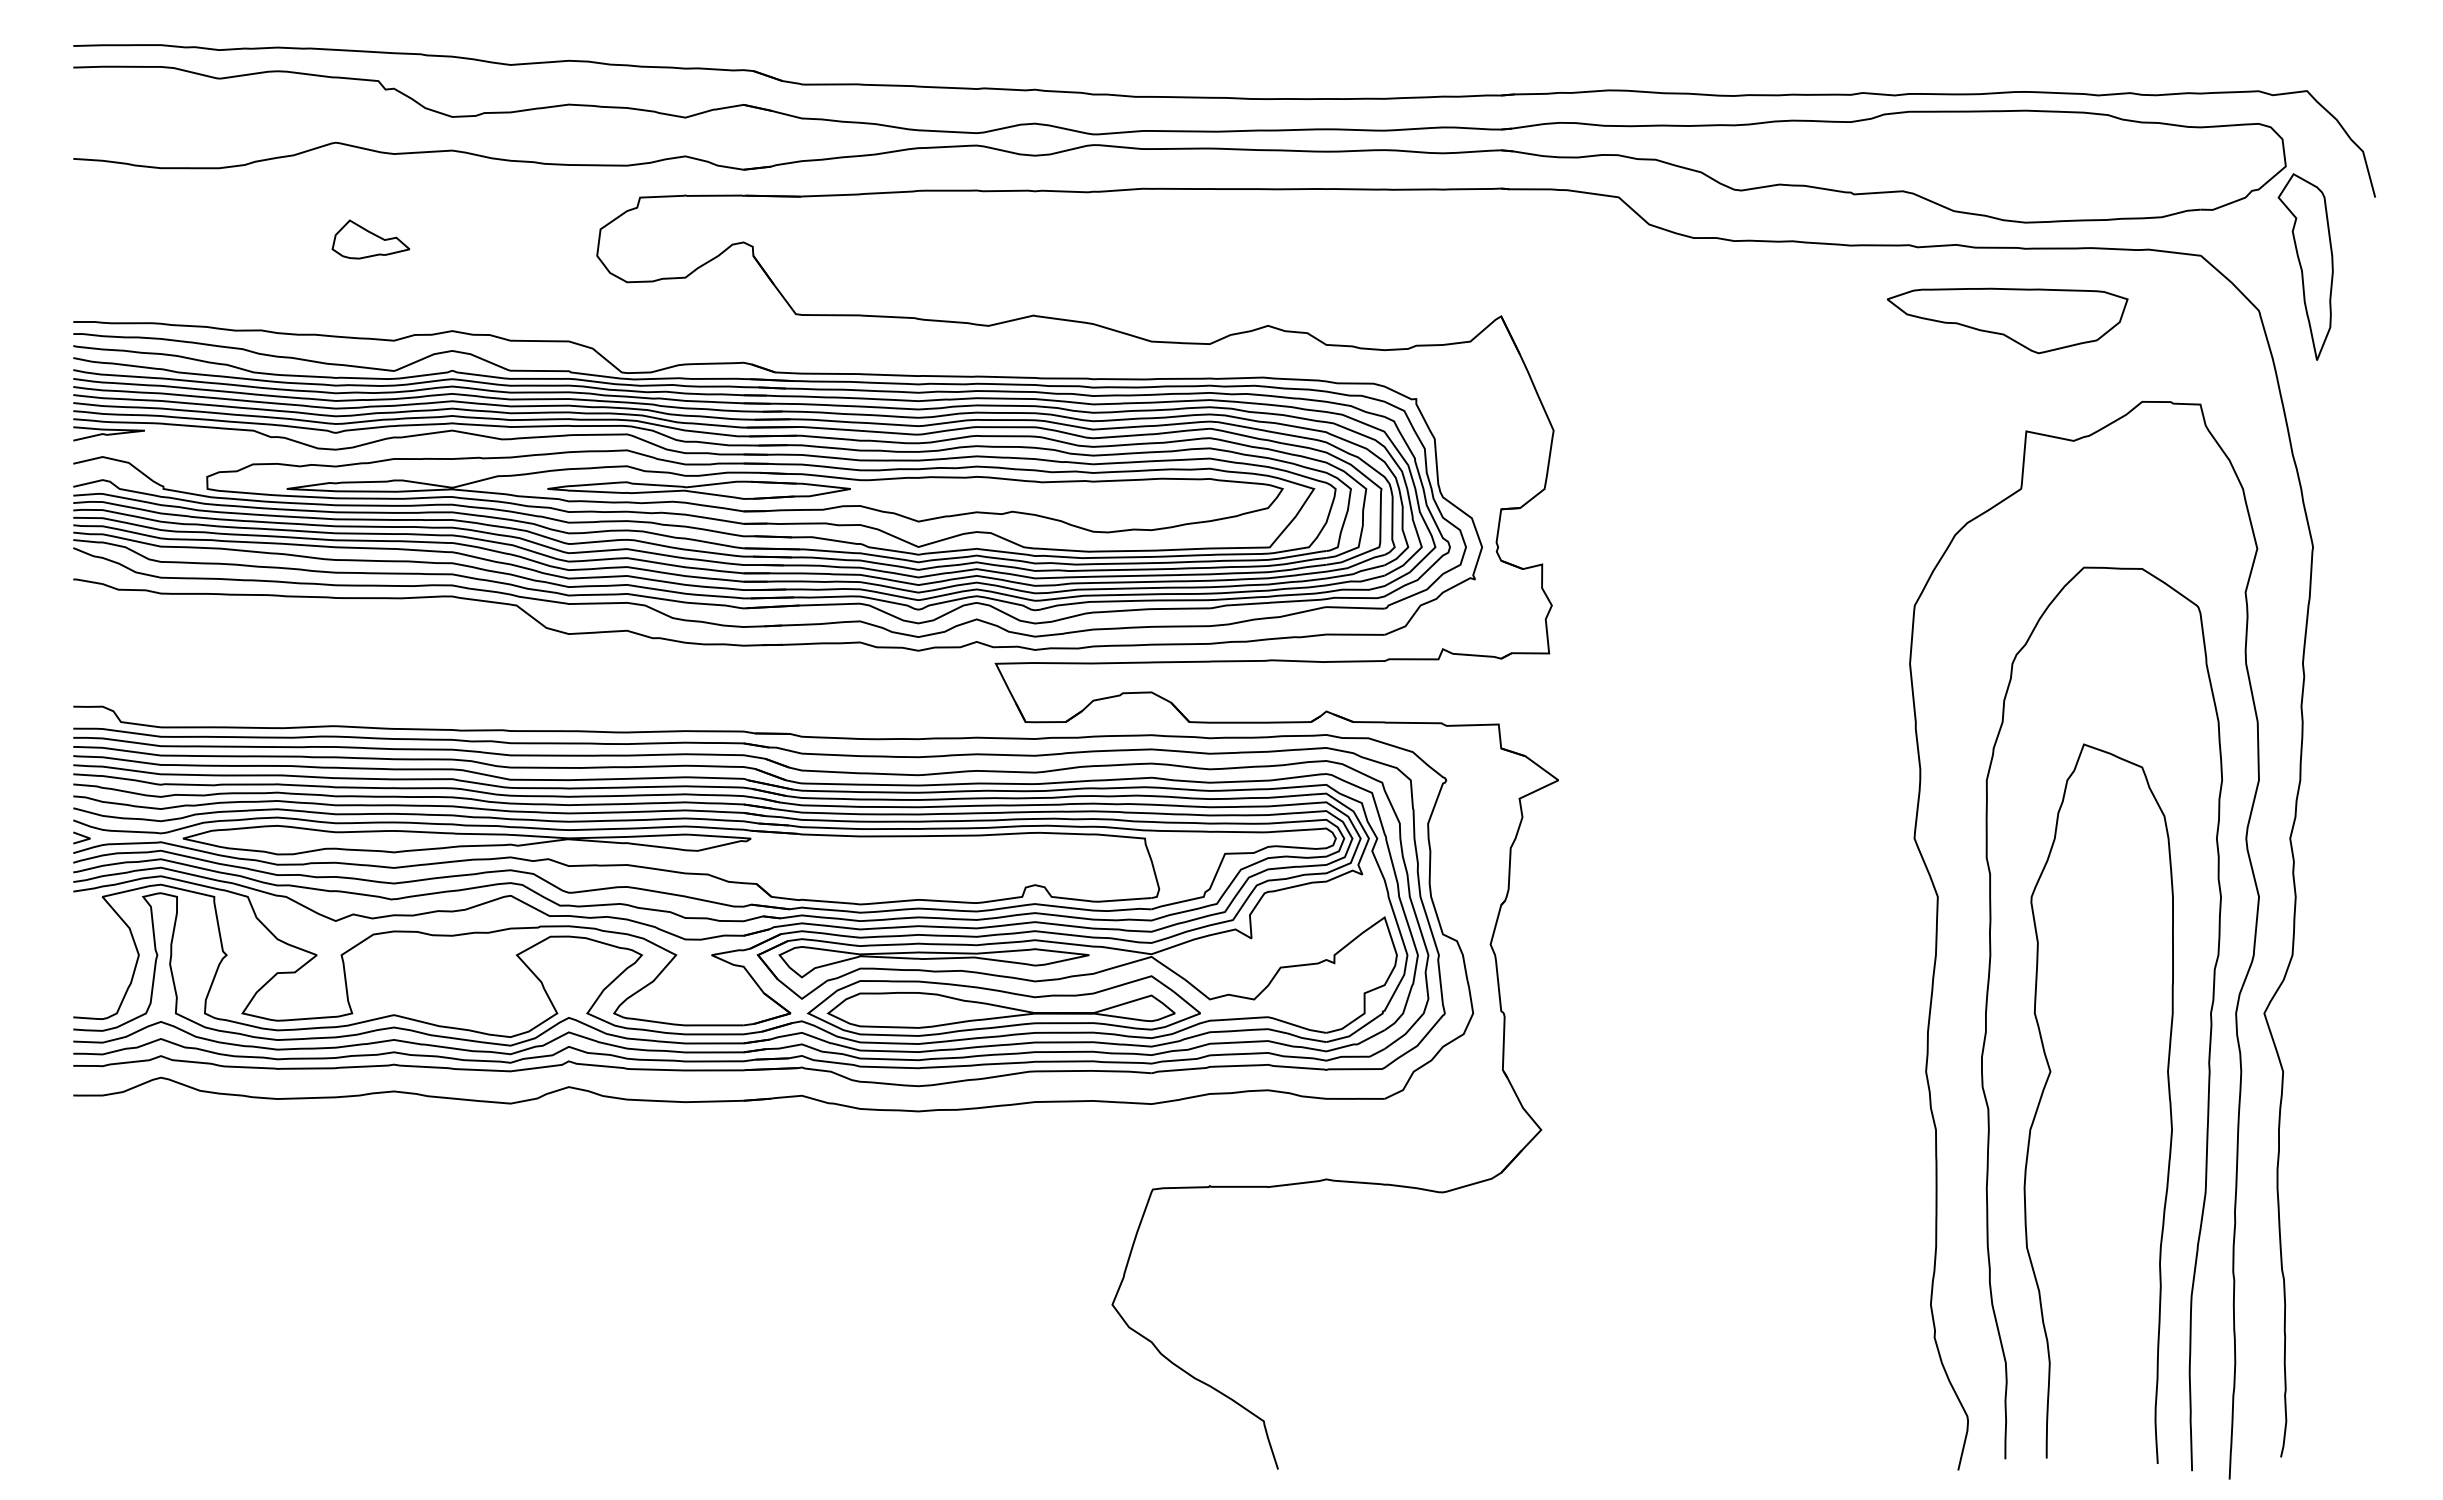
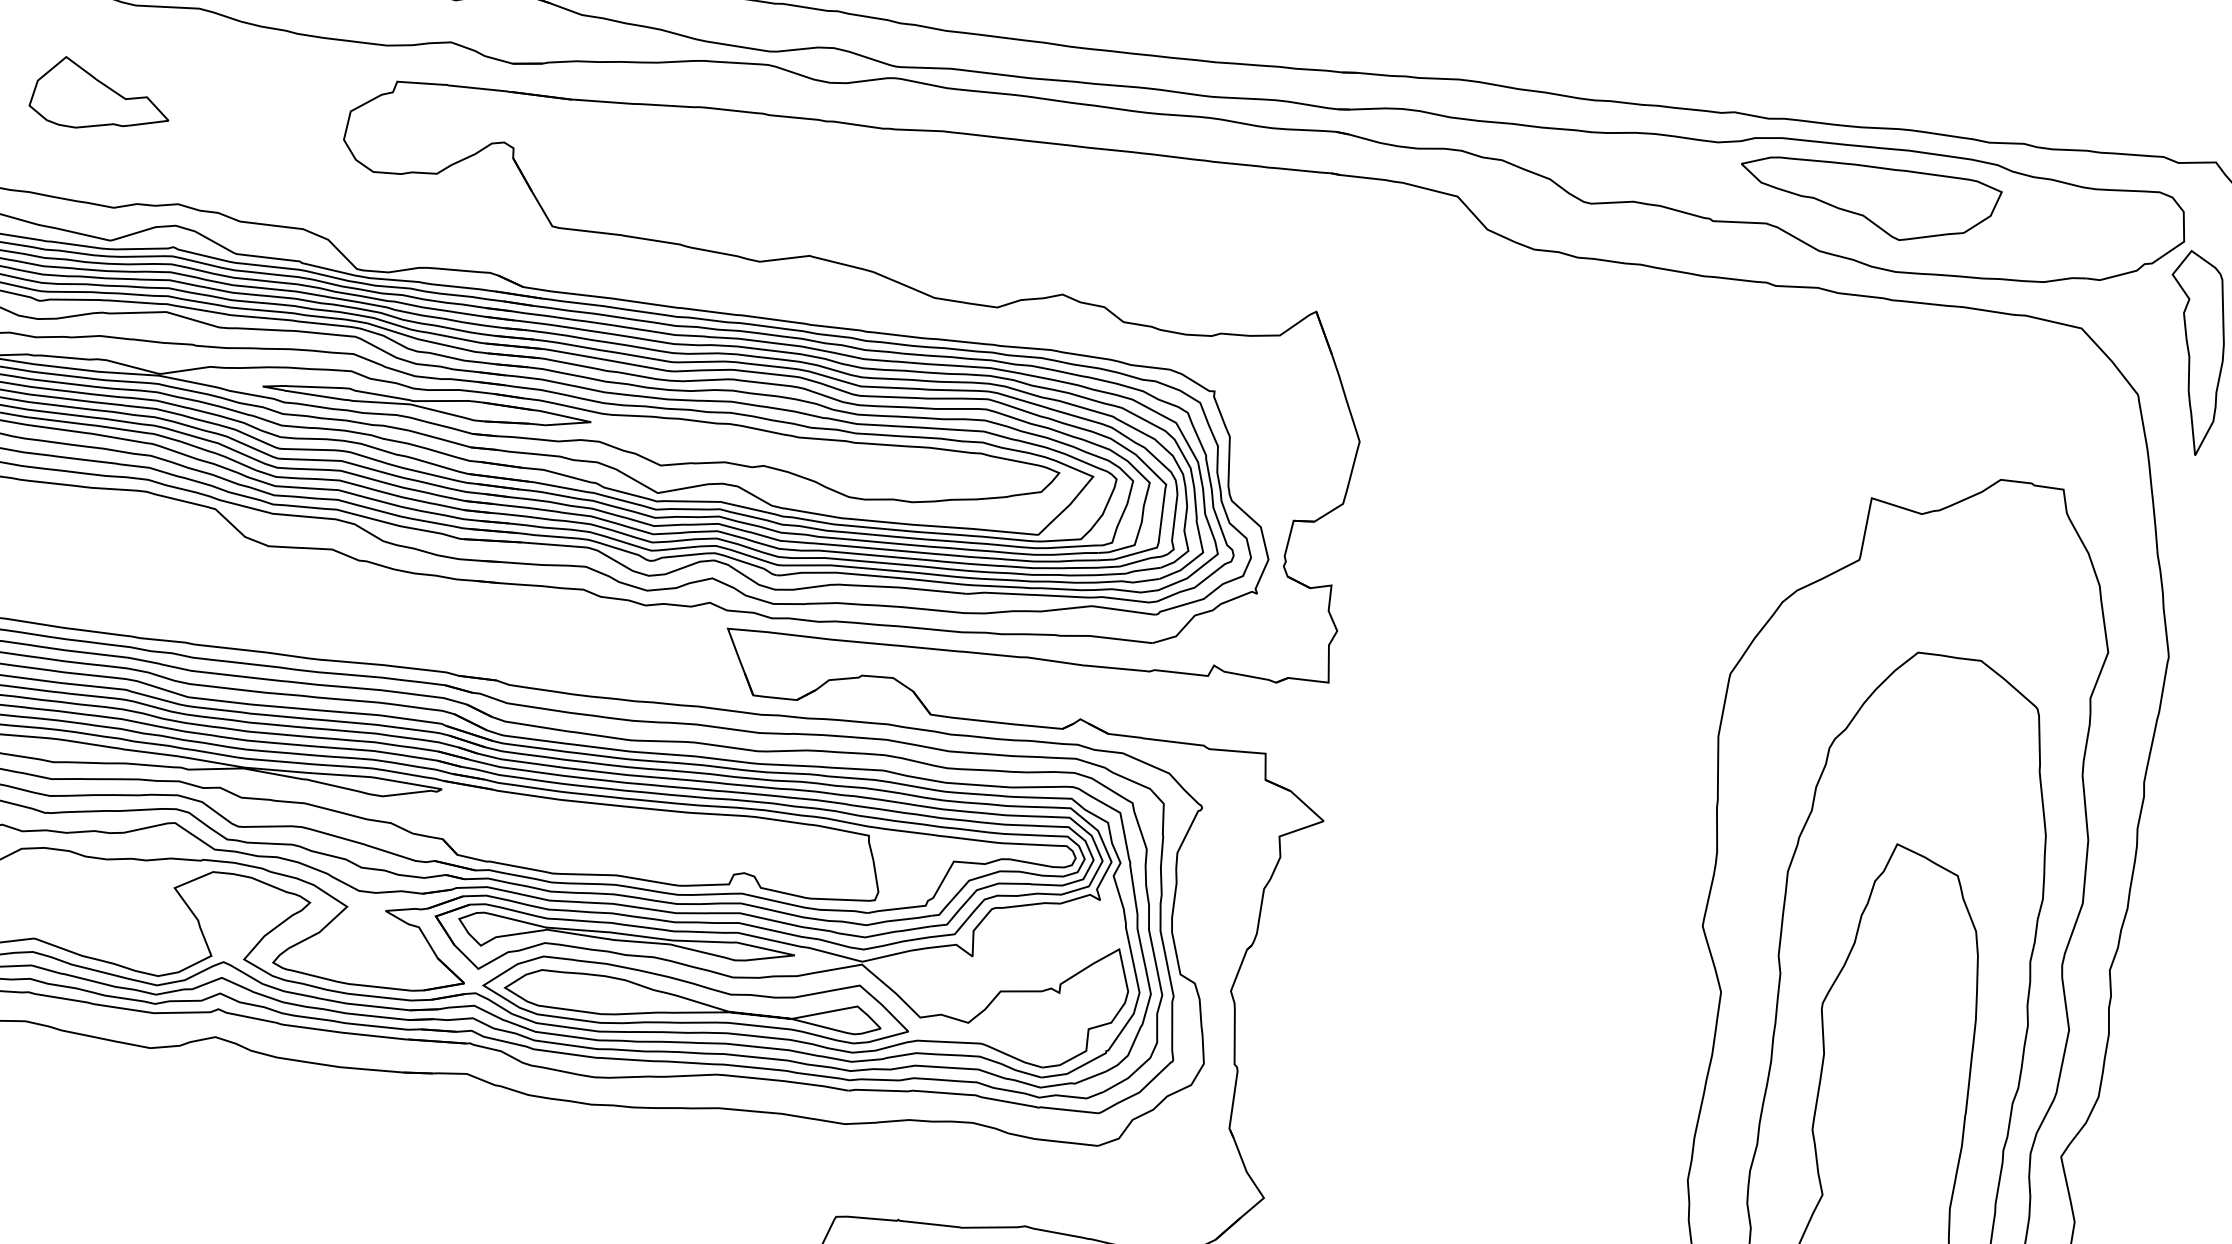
part: (370, 239) -> (100, 95), size x1.67
part: (2007, 320) -> (1869, 200), moved

